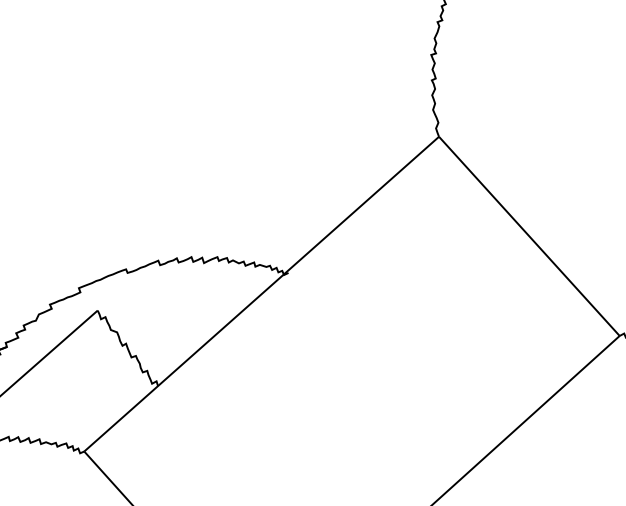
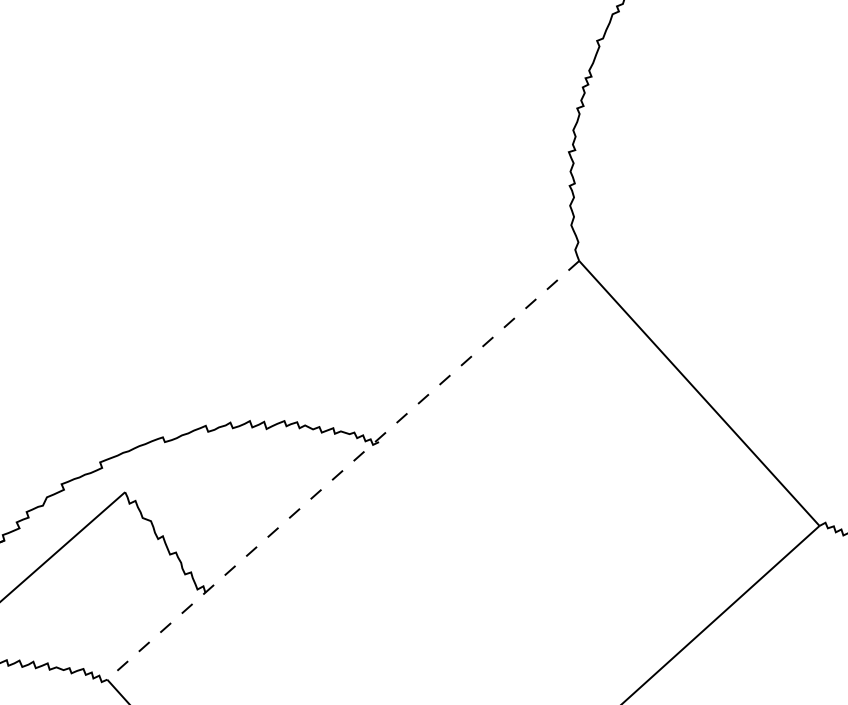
line: (261, 294) -> (342, 470), solid -> dashed

